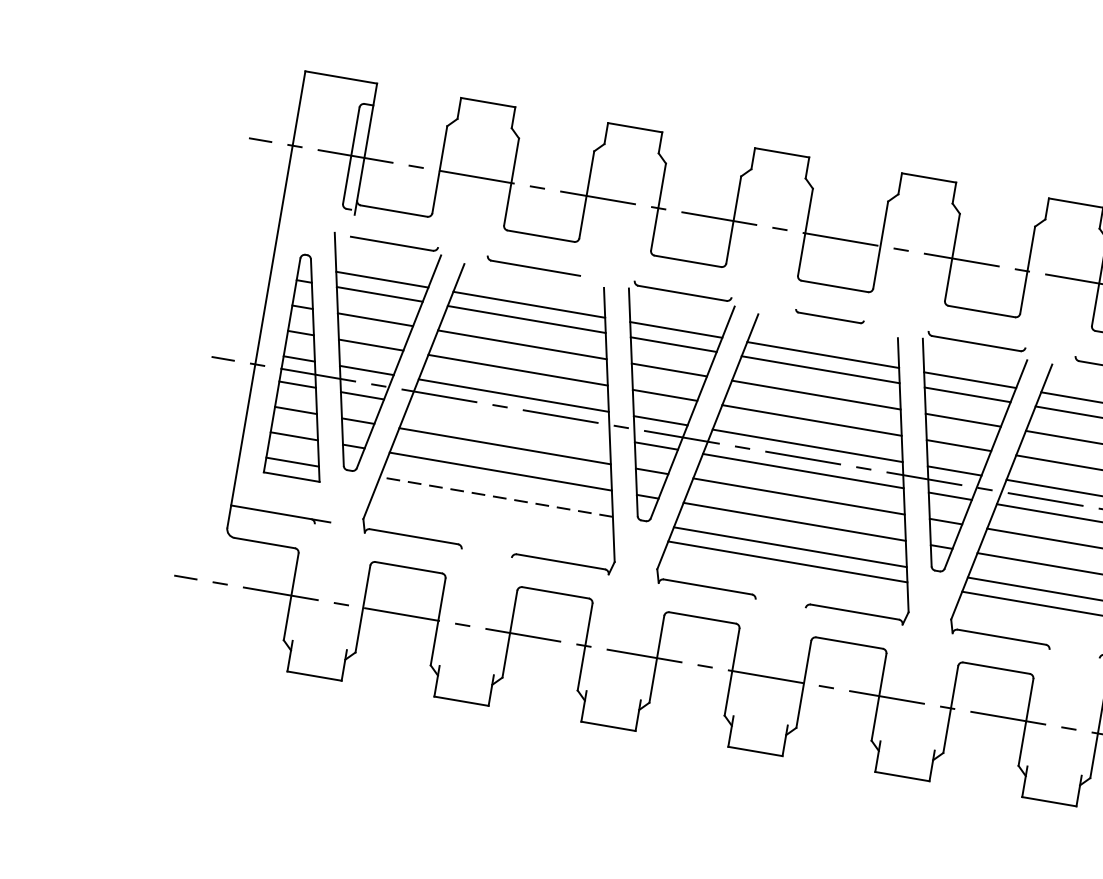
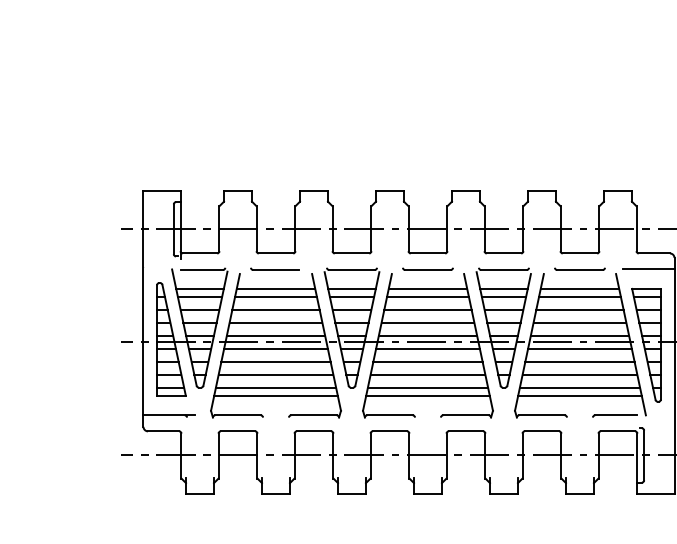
part: (829, 315) -> (427, 268), size x1.43
line: (508, 419) -> (275, 348), added
line: (495, 497) -> (275, 388), dashed -> solid
line: (493, 510) -> (275, 395), added

